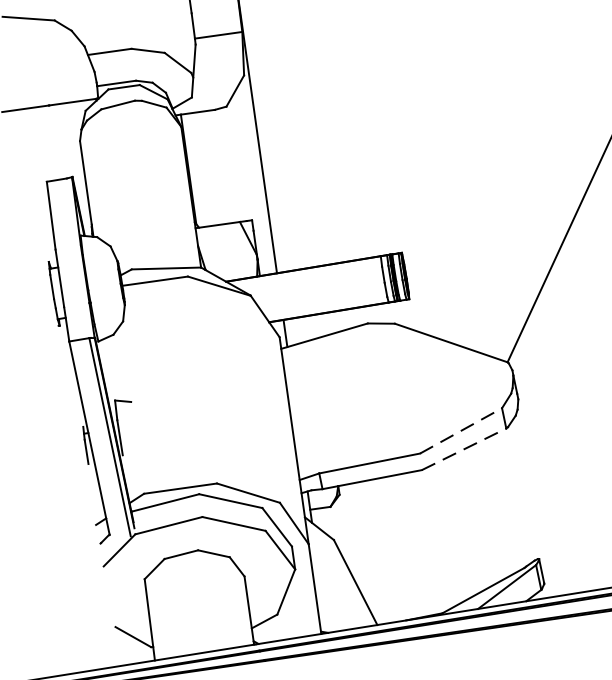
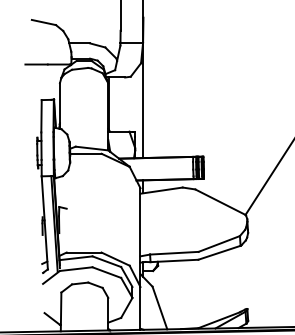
line: (461, 429) -> (219, 243), dashed -> solid
line: (464, 448) -> (219, 252), dashed -> solid

